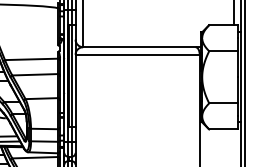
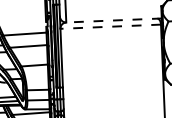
line: (142, 47) -> (114, 20), solid -> dashed
line: (137, 54) -> (110, 26), solid -> dashed

